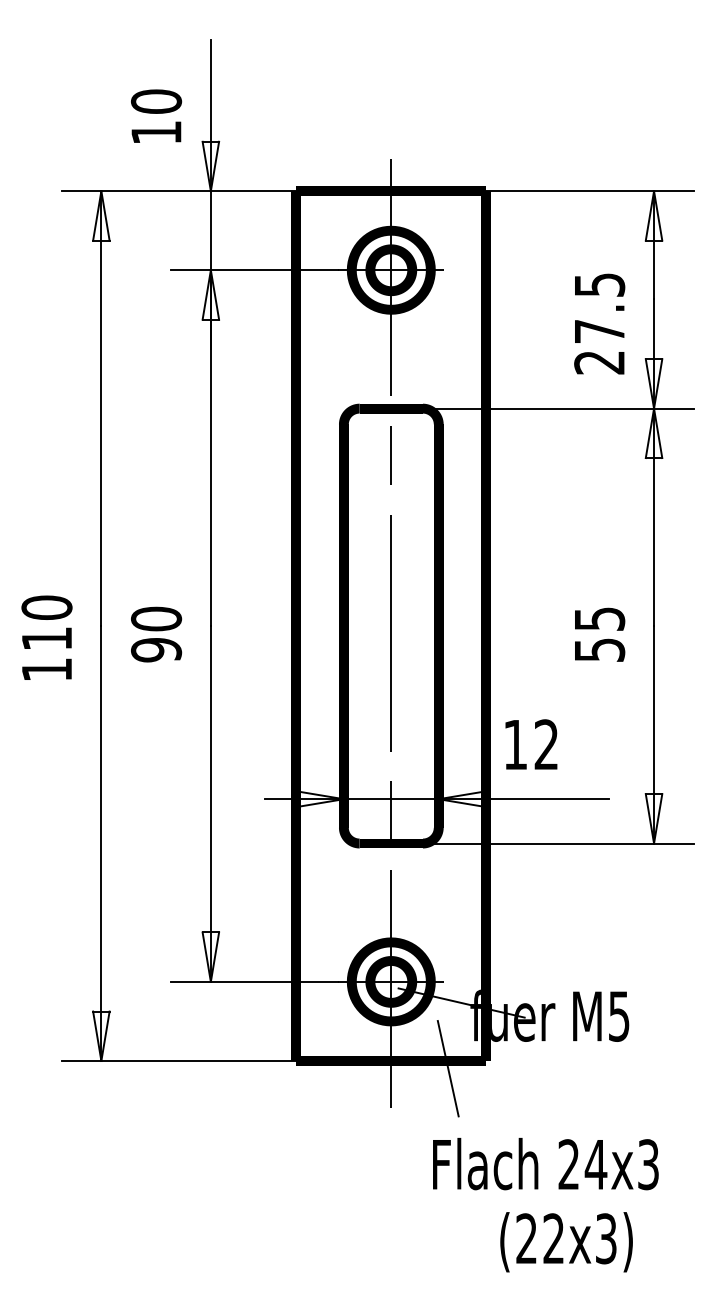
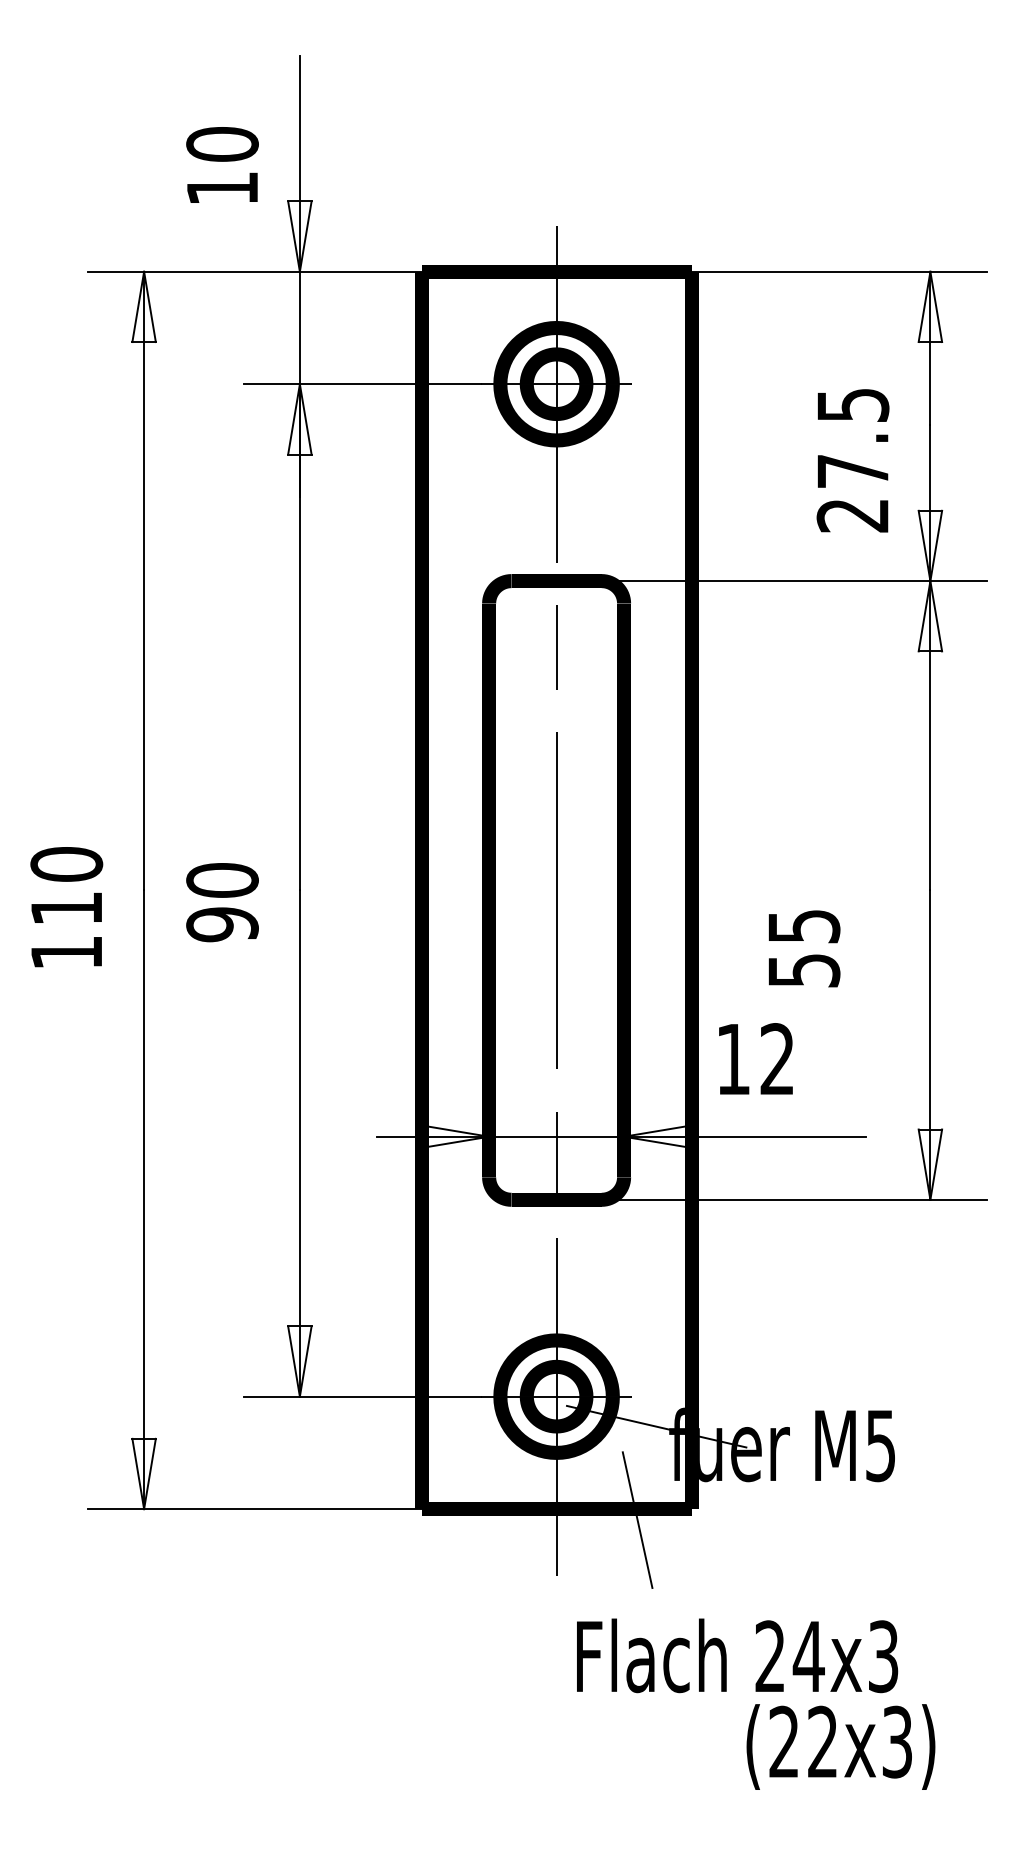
text: (600, 634) -> (804, 948), moved
text: (545, 1163) -> (737, 1655), moved
text: (566, 1241) -> (840, 1746), moved

